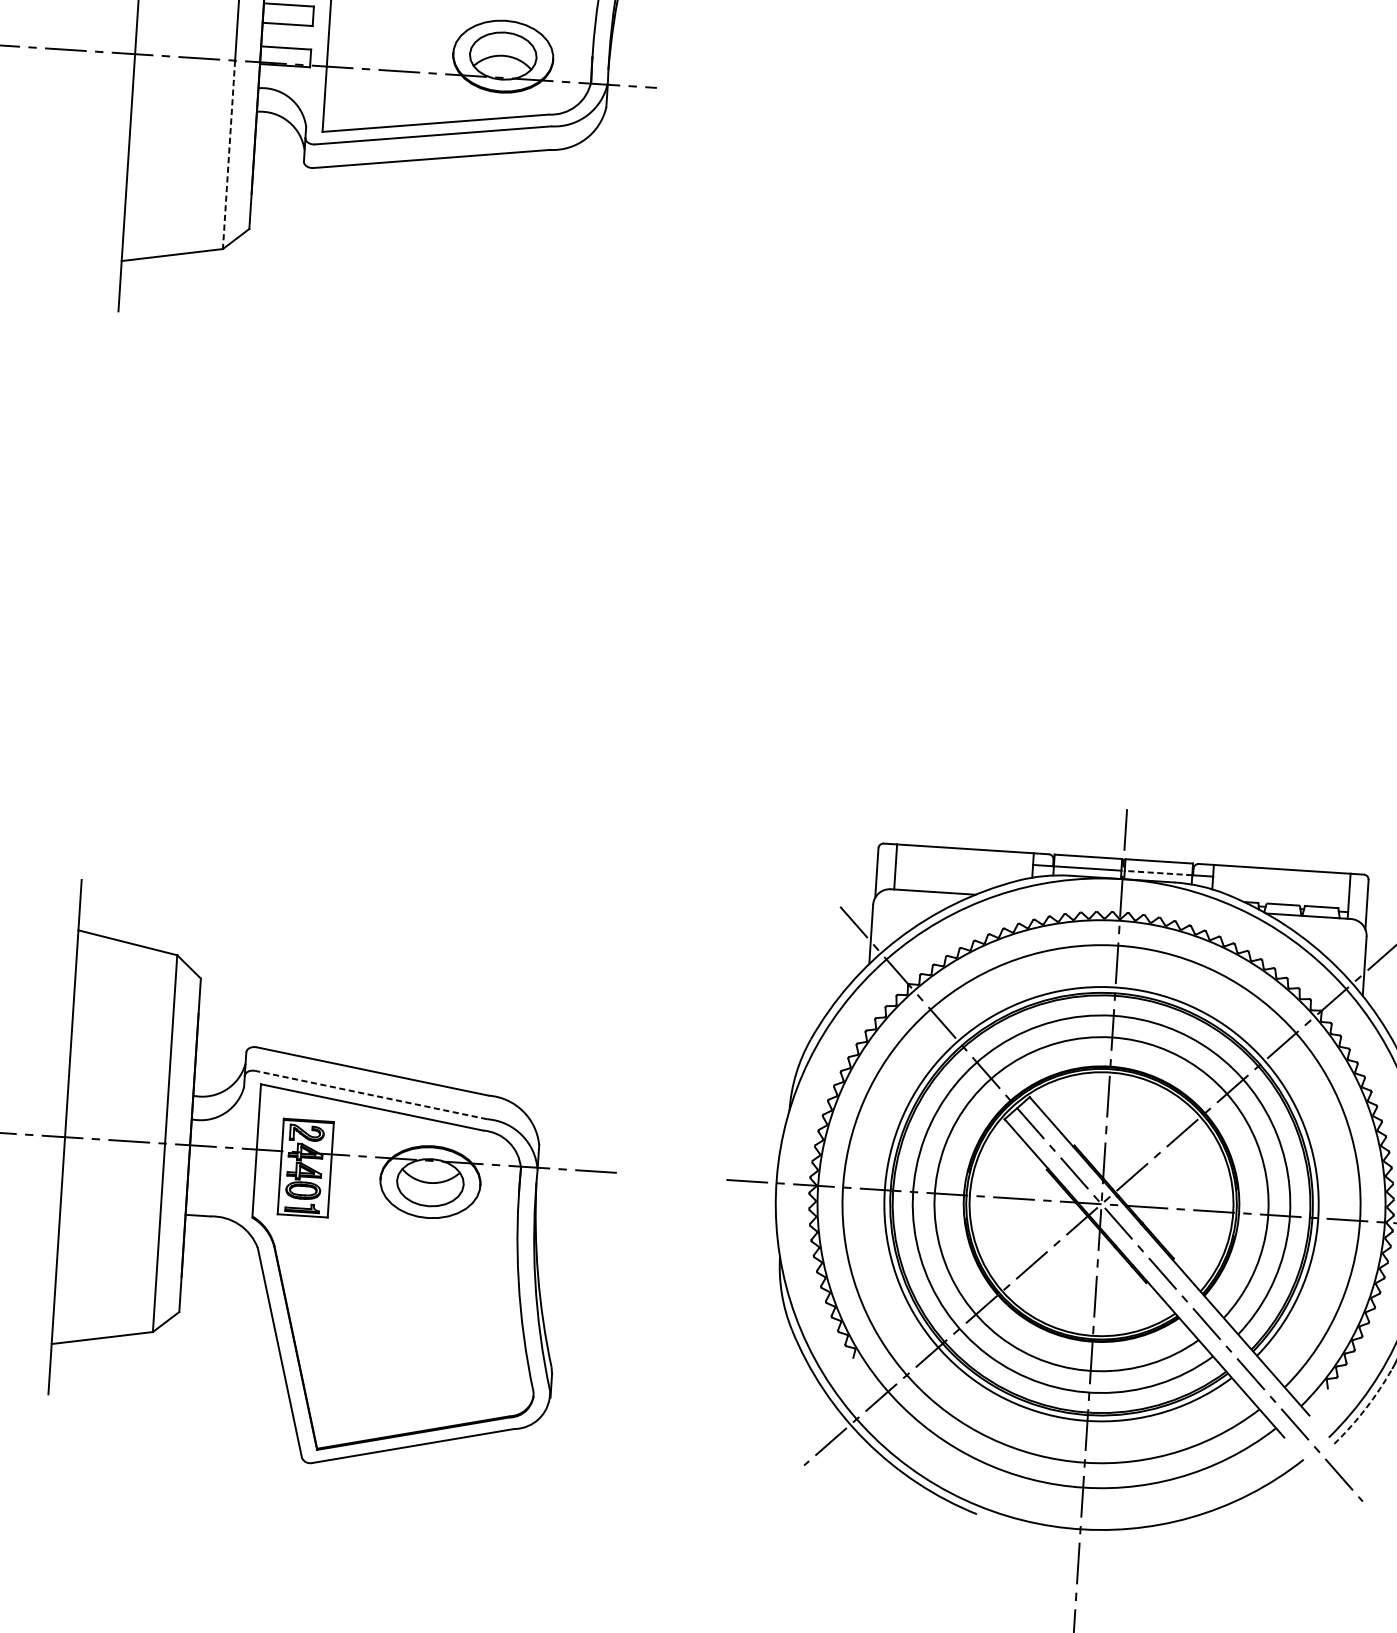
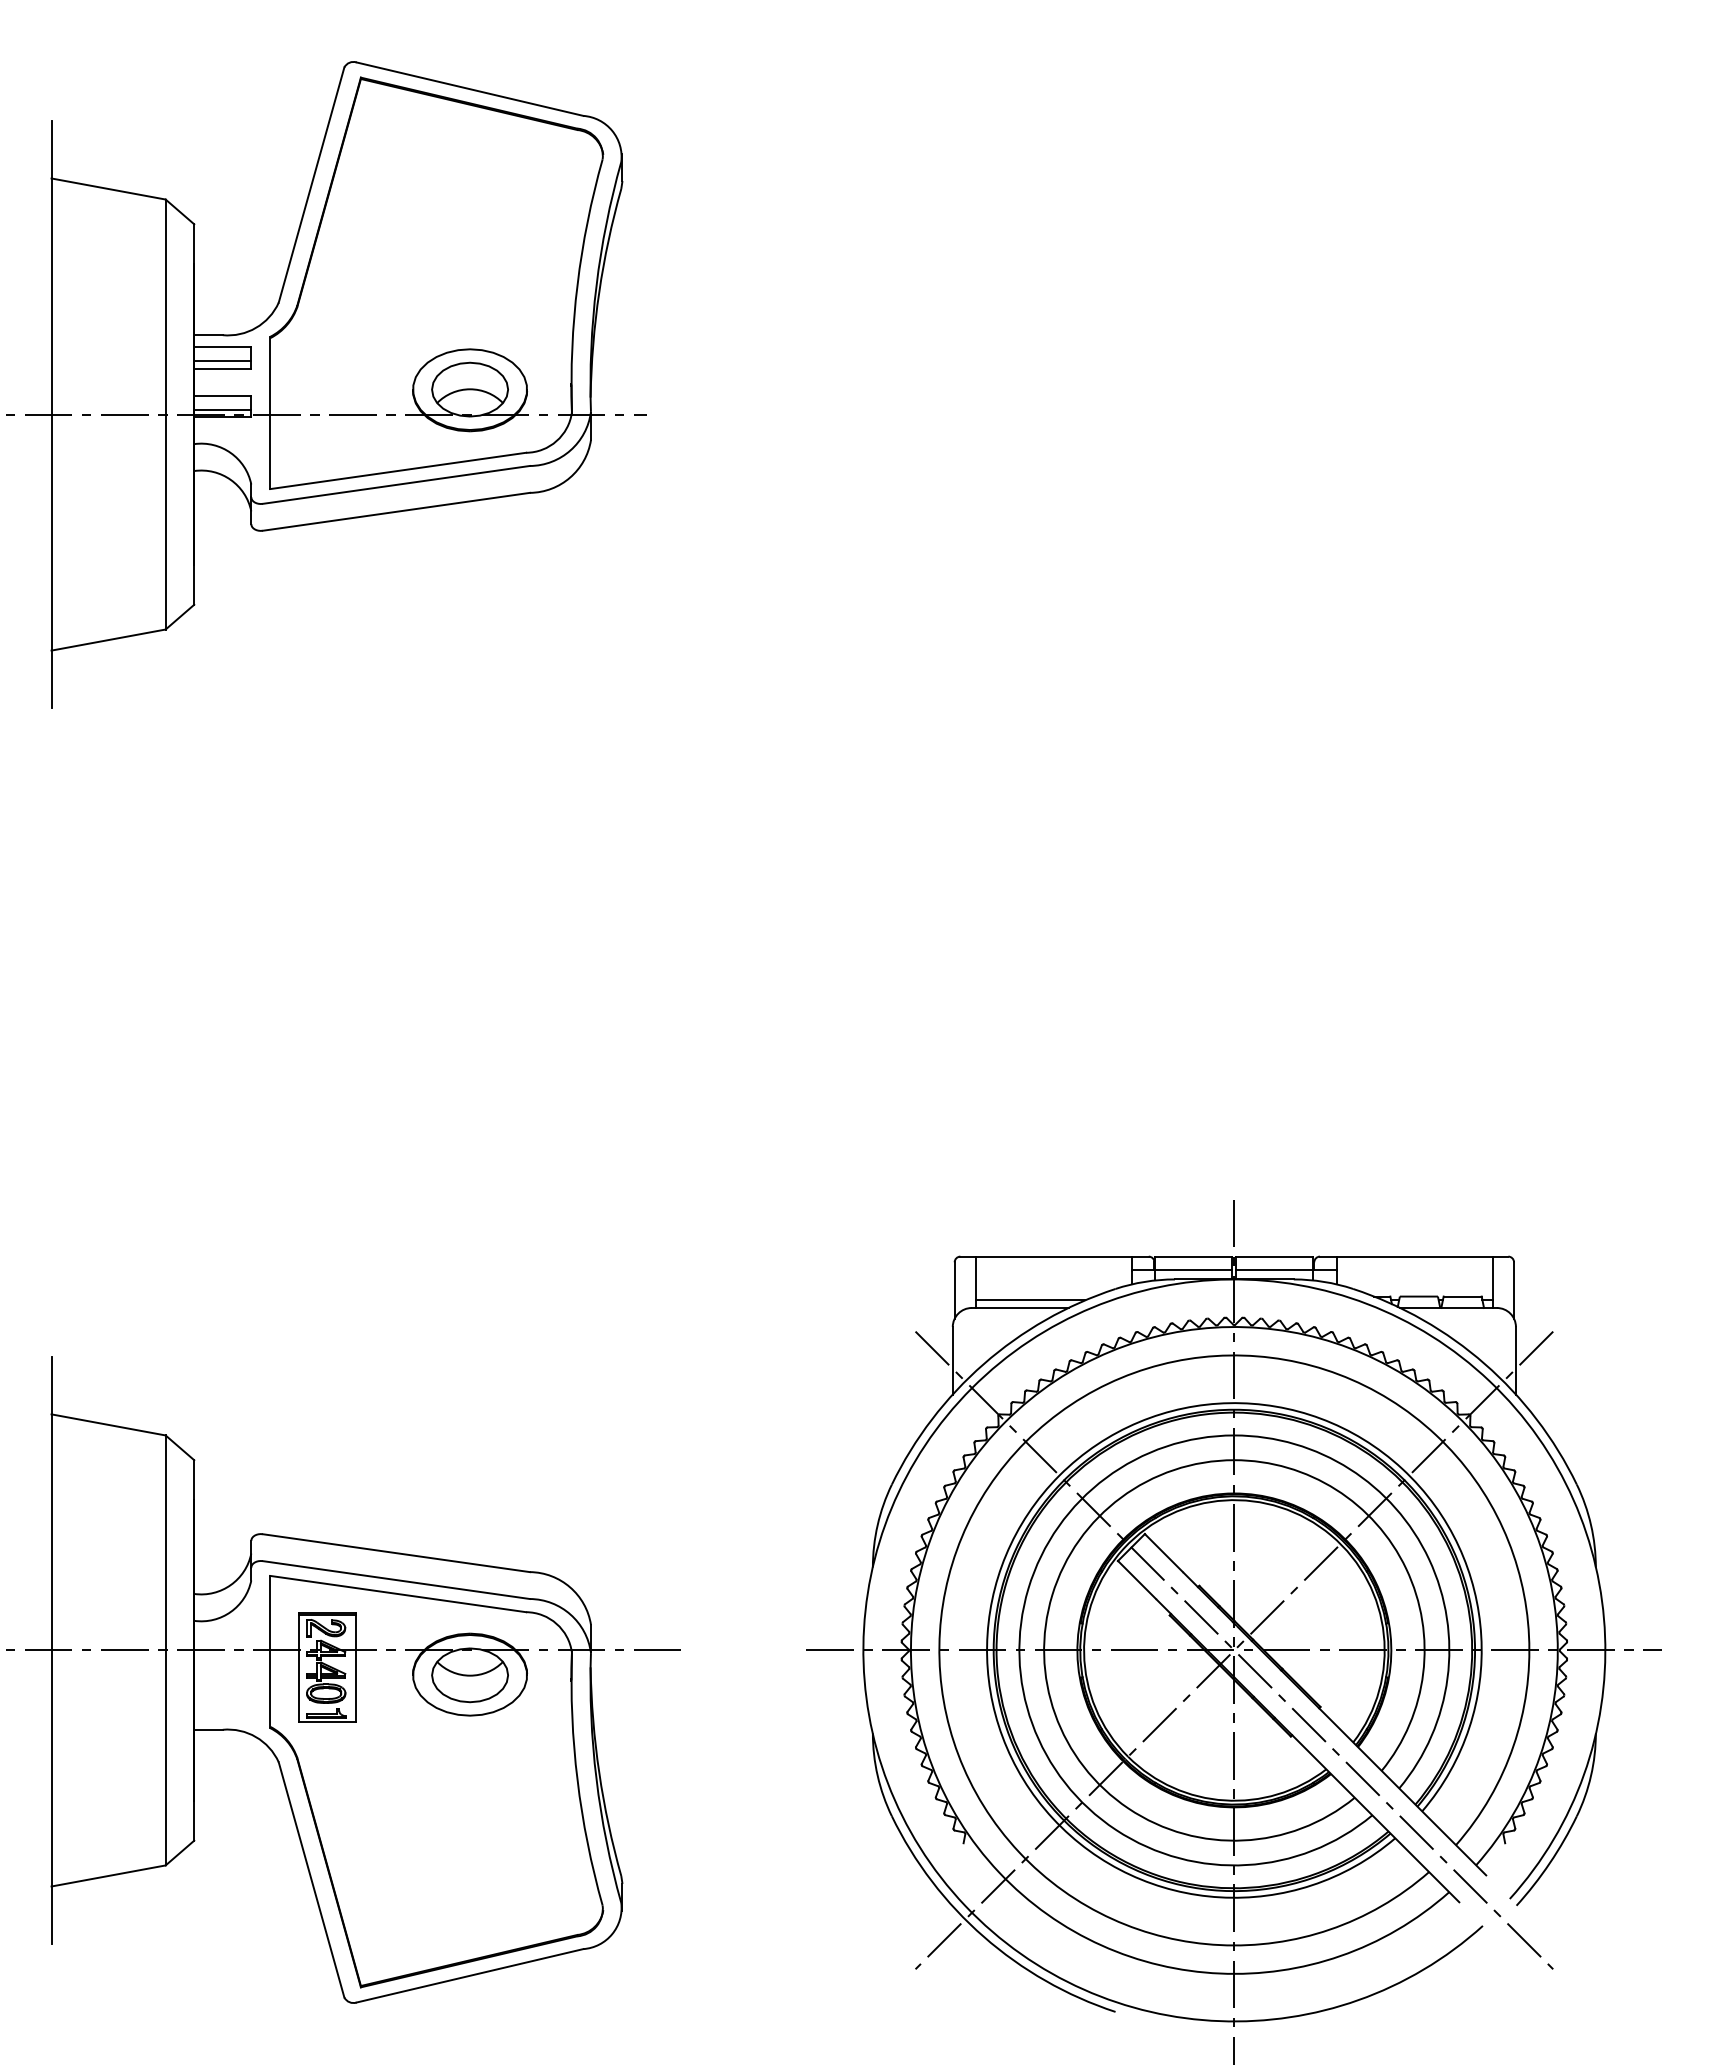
line: (287, 16) -> (222, 360), added
line: (285, 59) -> (222, 409), added
line: (228, 155) -> (165, 522), dashed -> solid
line: (1158, 872) -> (1274, 1269), dashed -> solid
line: (942, 886) -> (1030, 1300), added
line: (371, 1095) -> (396, 1580), dashed -> solid
arc: (1365, 1408) -> (1549, 1863), dashed -> solid

